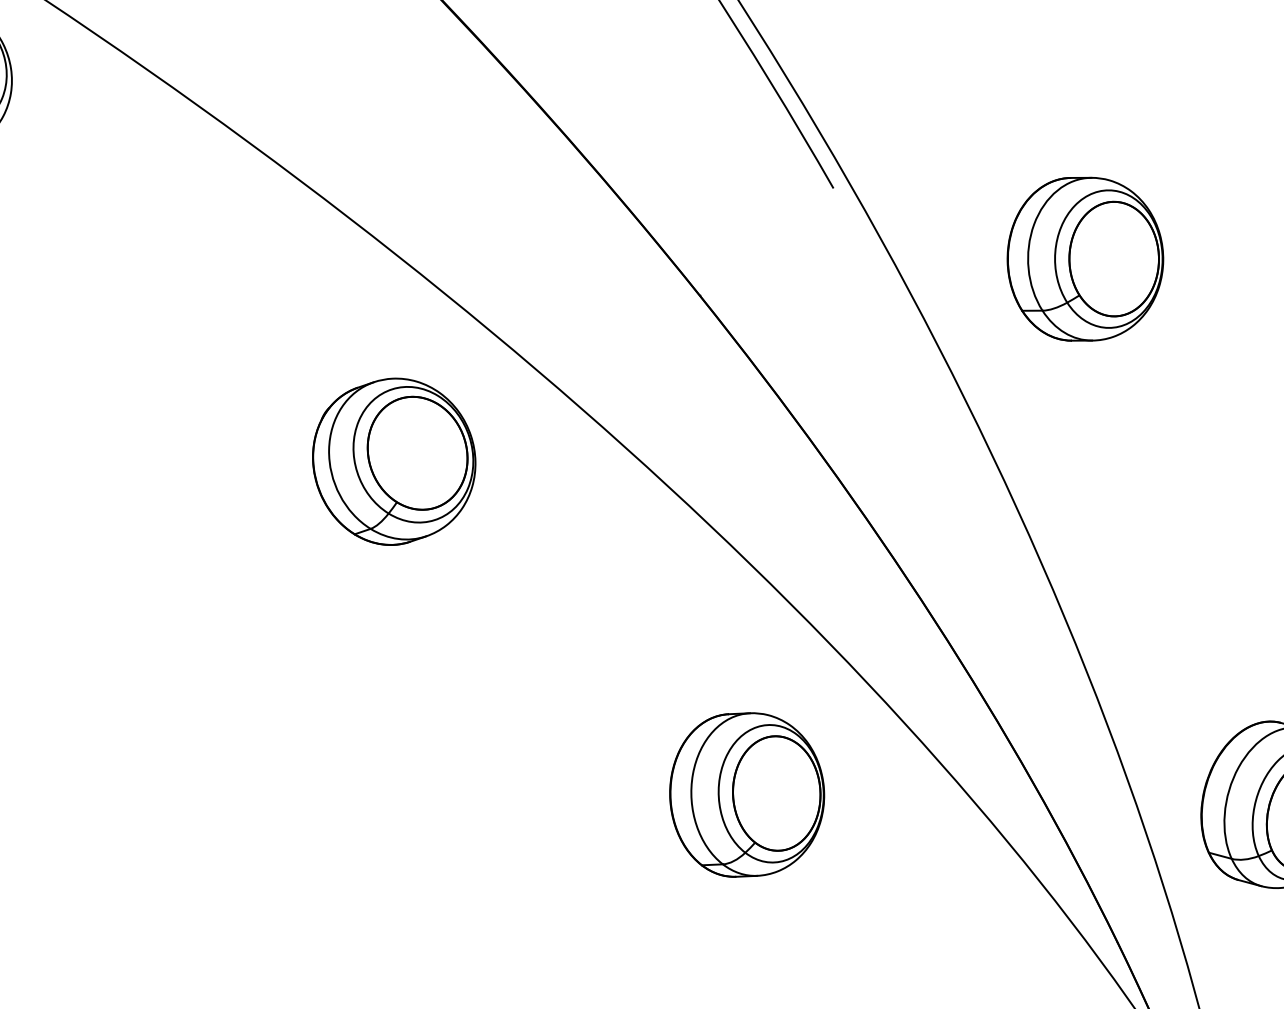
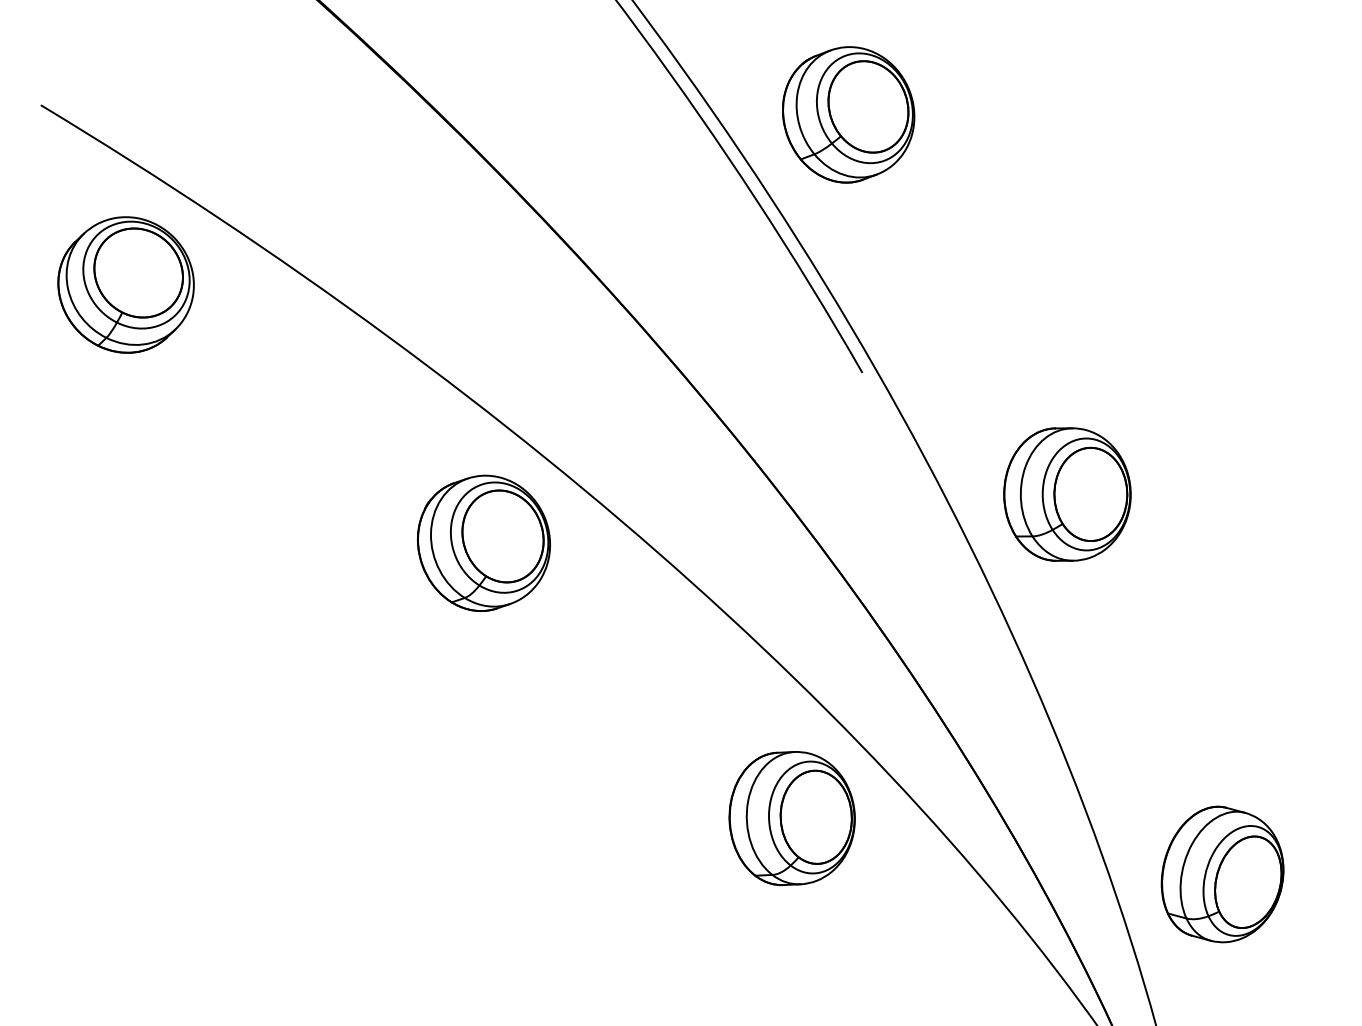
part: (1085, 259) -> (1067, 494), moved
part: (393, 460) -> (483, 542), moved
part: (746, 794) -> (791, 818), moved

